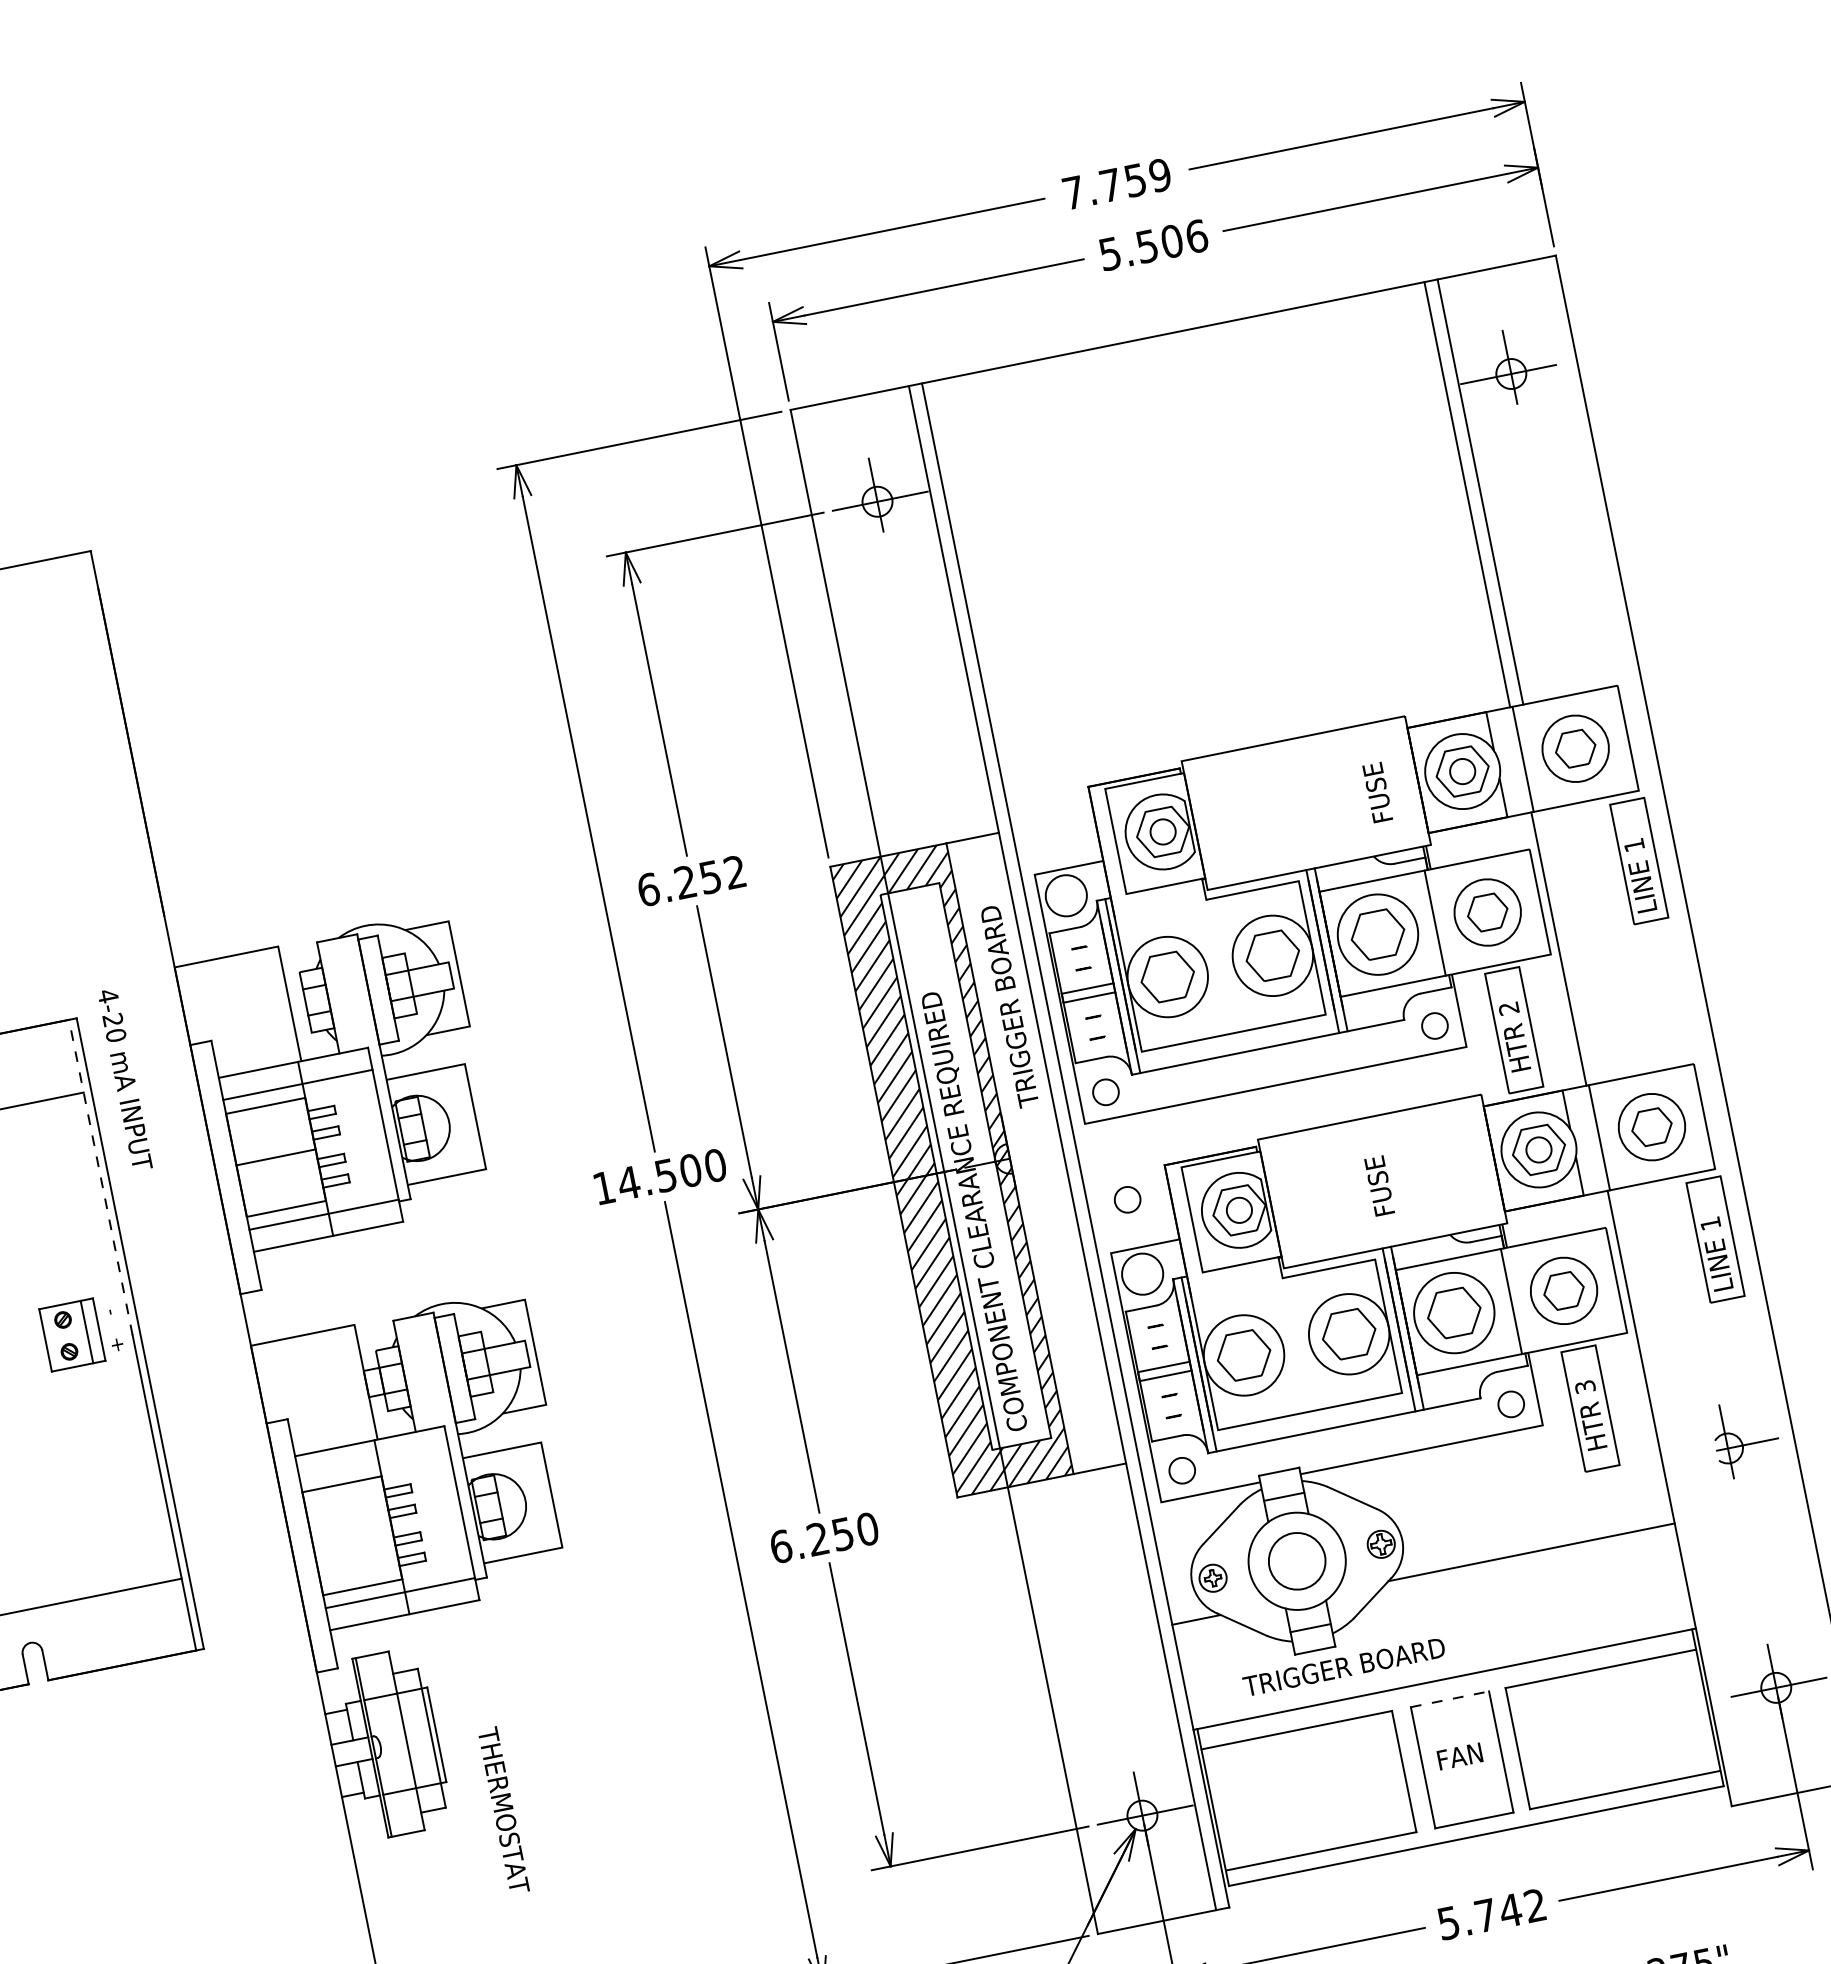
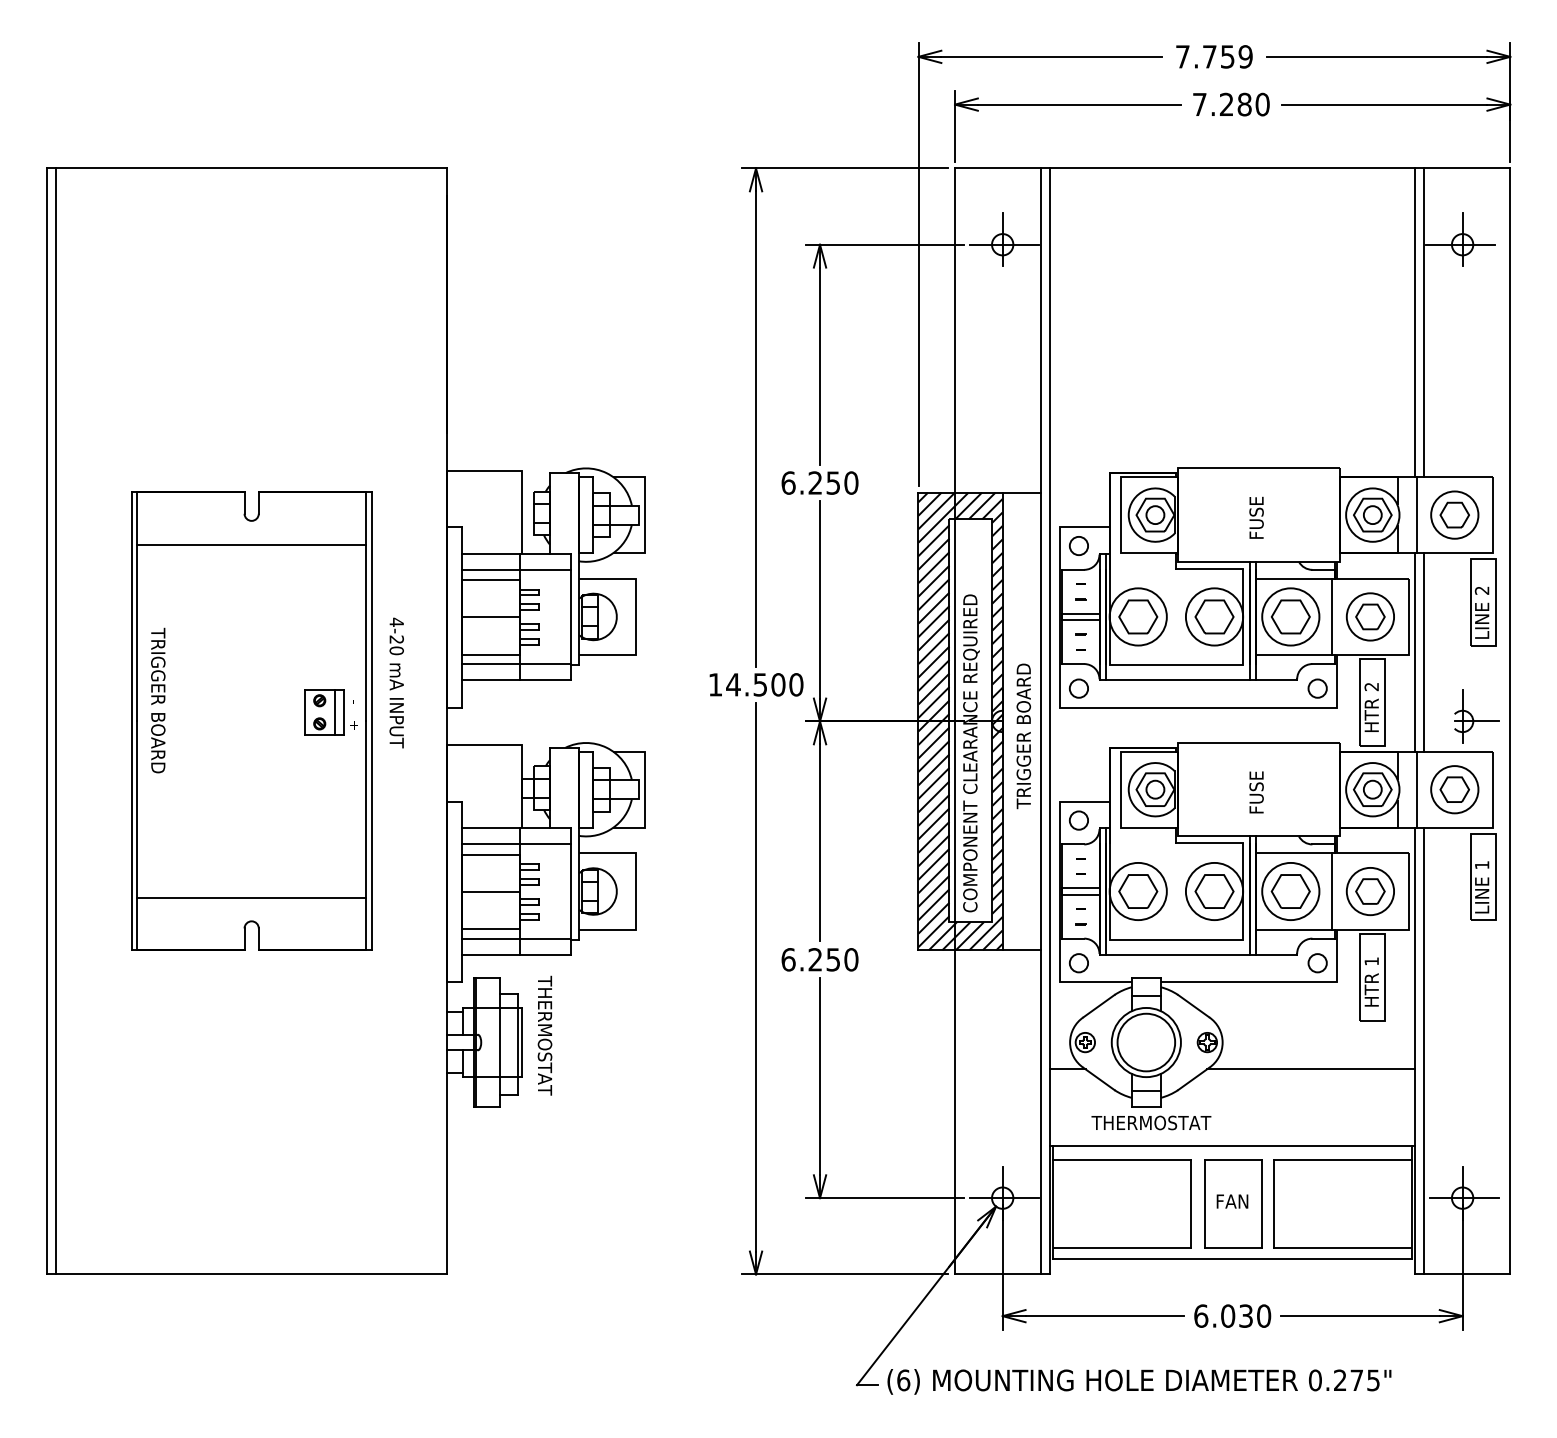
text: (1153, 244) -> (1231, 104), 5.506 -> 7.280
text: (1377, 792) -> (1256, 517), moved
text: (1633, 845) -> (1481, 590), 1 -> 2
text: (735, 871) -> (851, 482), 6.252 -> 6.250
circle: (1065, 895) -> (1078, 545), size x0.62
line: (1572, 946) -> (1424, 652), added
text: (1009, 1006) -> (1023, 736), moved
text: (124, 1079) -> (396, 682), moved
line: (101, 1177) -> (366, 606), dashed -> solid
circle: (1126, 1199) -> (1078, 766), removed
circle: (1141, 1274) -> (1078, 820), size x0.62
text: (1584, 1387) -> (1371, 961), 3 -> 1
part: (1745, 1437) -> (1476, 716), moved
line: (374, 1463) -> (516, 844), added
line: (1682, 1494) -> (1424, 1050), added
line: (351, 1535) -> (490, 891), added
circle: (1297, 1561) -> (1146, 1042), size x1.43
text: (1352, 1664) -> (1170, 1122), TRIGGER BOARD -> THERMOSTAT
line: (1451, 1699) -> (1234, 1160), dashed -> solid
text: (502, 1810) -> (544, 1035), moved
text: (1491, 1913) -> (1232, 1315), 5.742 -> 6.030

